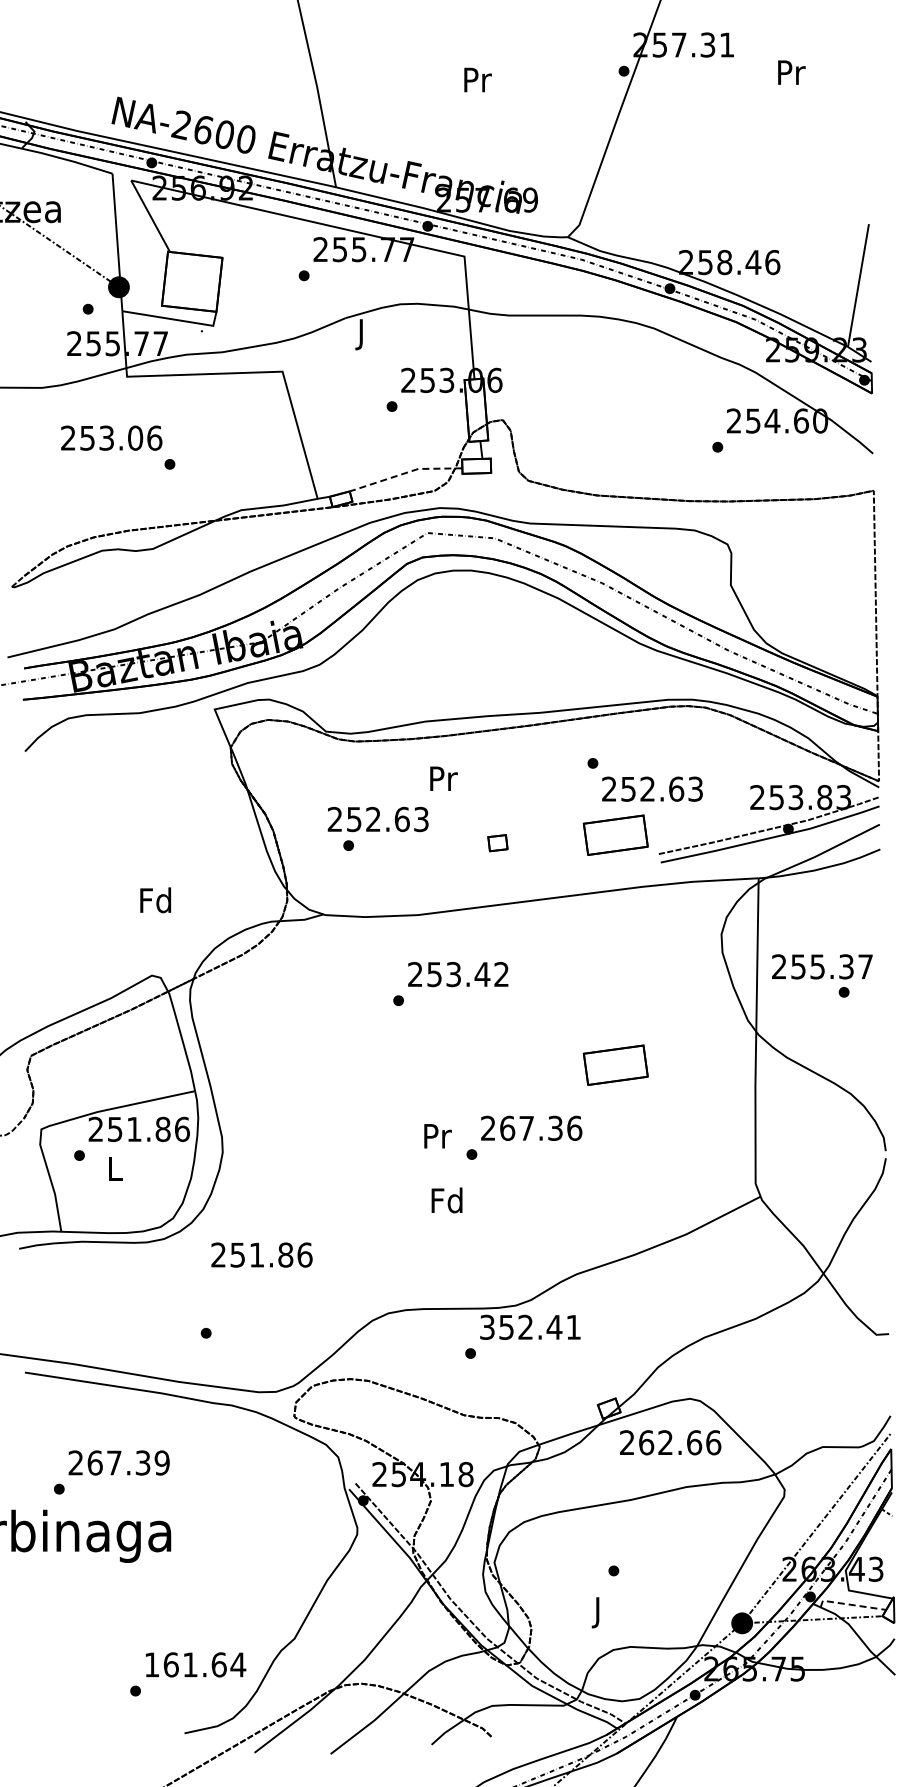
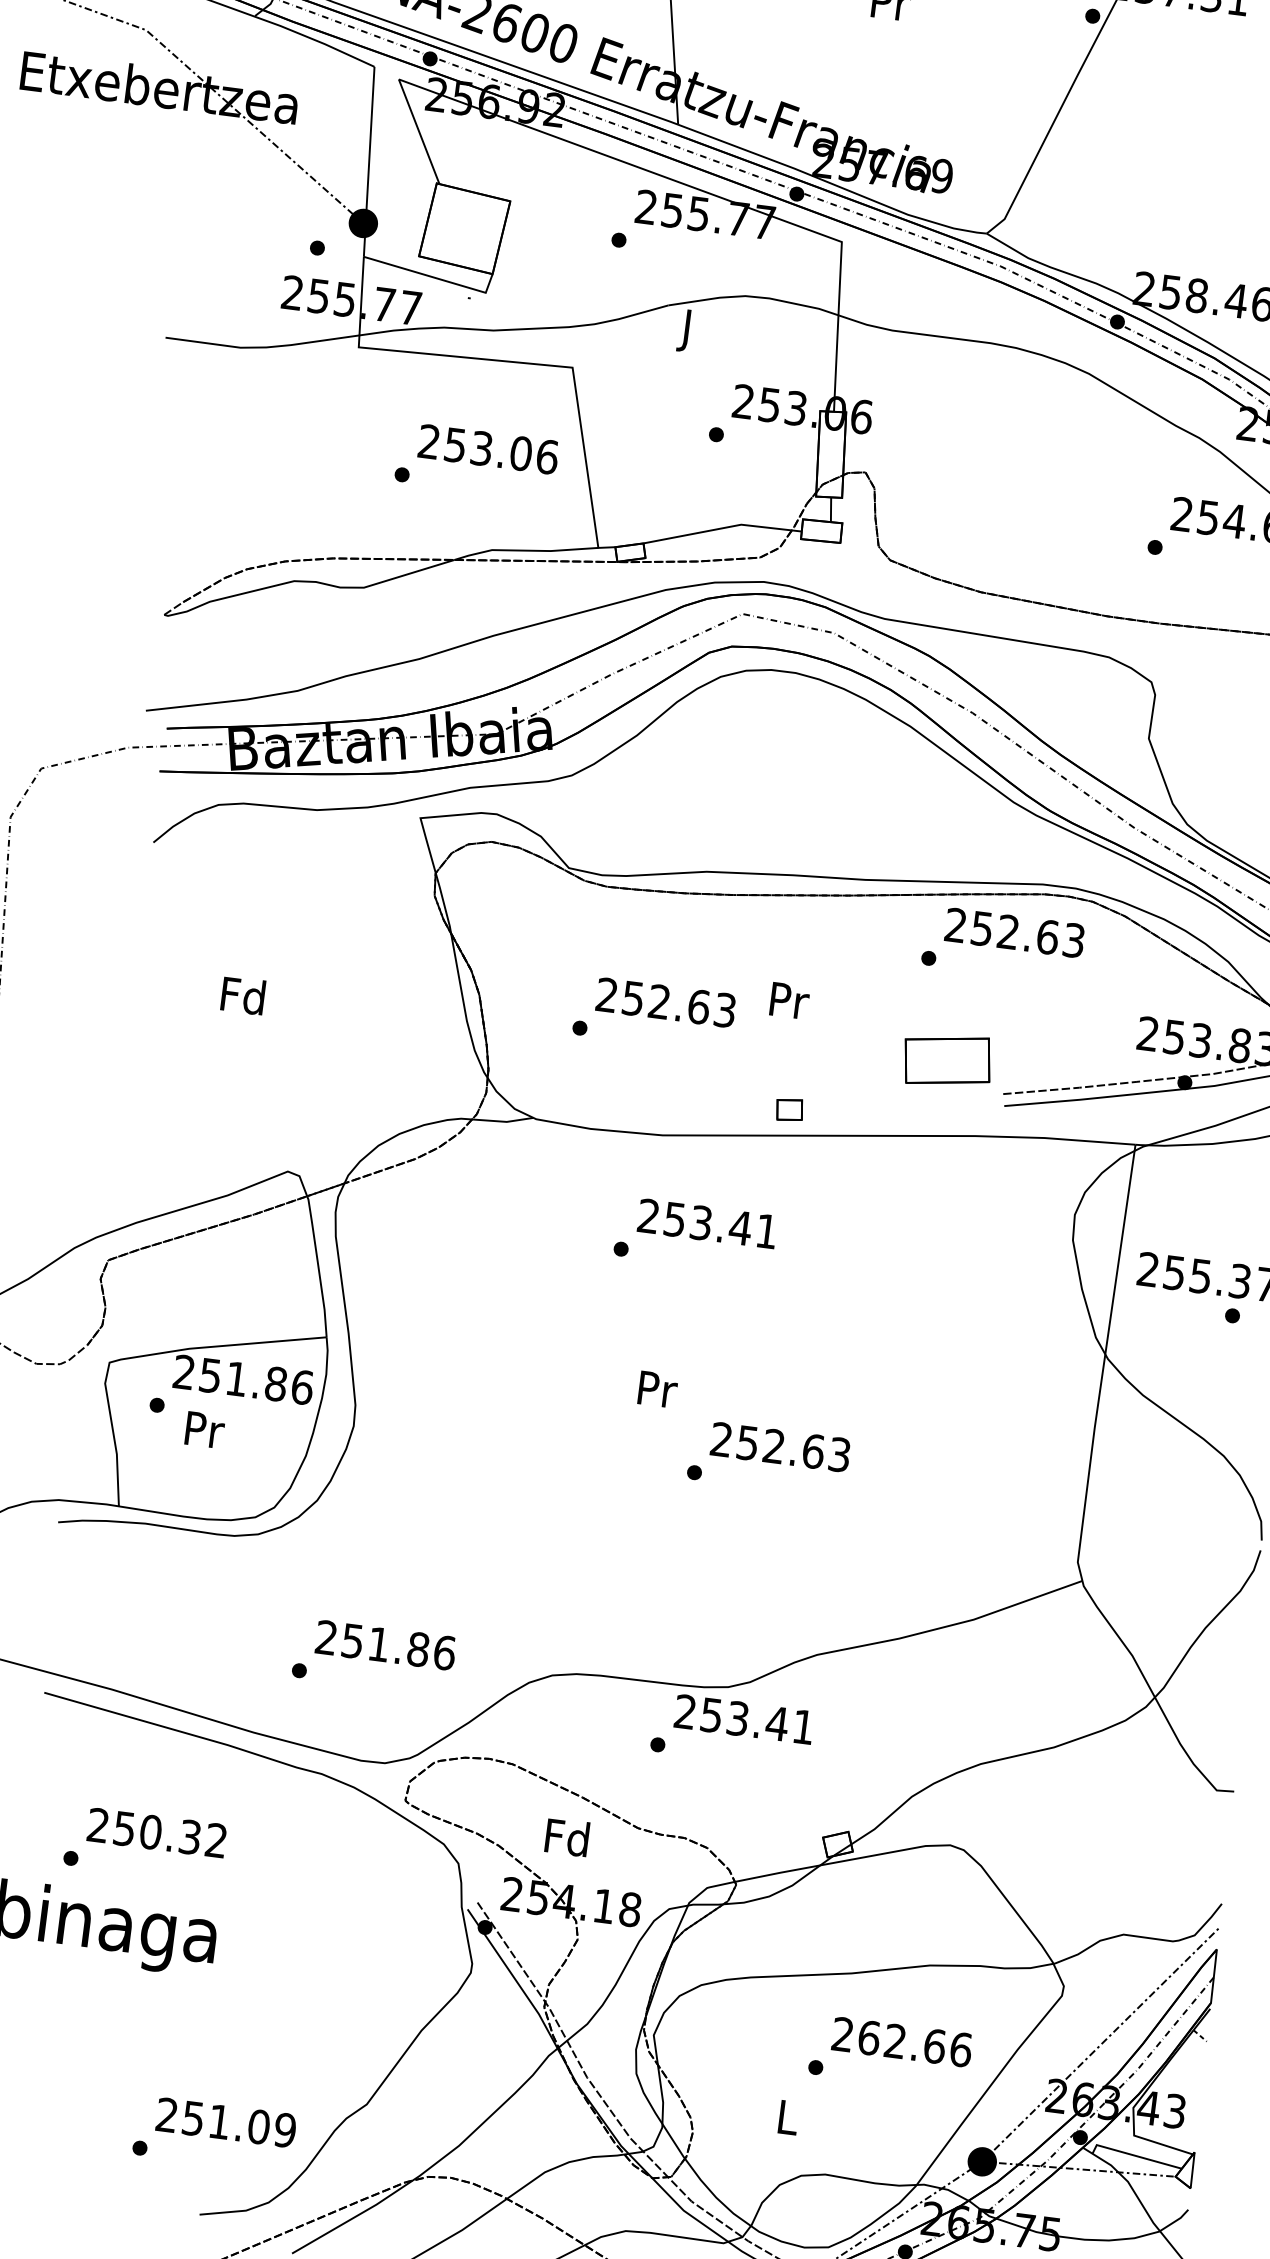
text: (111, 437) -> (488, 448), moved
line: (405, 473) -> (723, 528), dashed -> solid
text: (443, 778) -> (789, 1000), moved
text: (652, 788) -> (1015, 932), moved
text: (377, 819) -> (665, 1002), moved
part: (497, 843) -> (789, 1110), moved
text: (155, 900) -> (242, 995), moved
text: (501, 974) -> (766, 1231), 253.42 -> 253.41
part: (615, 1064) -> (906, 1374), removed
text: (541, 1127) -> (794, 1447), 267.36 -> 252.63
text: (437, 1136) -> (657, 1389), moved
text: (116, 1168) -> (205, 1429), L -> Pr
text: (446, 1200) -> (566, 1837), moved
text: (261, 1254) -> (385, 1644), moved
text: (506, 1327) -> (711, 1715), 352.41 -> 253.41
text: (670, 1442) -> (902, 2041), moved
text: (128, 1462) -> (170, 1834), 267.39 -> 250.32
line: (850, 1604) -> (1133, 2155), dashed -> solid
text: (598, 1612) -> (787, 2121), J -> L
text: (195, 1664) -> (226, 2122), 161.64 -> 251.09

